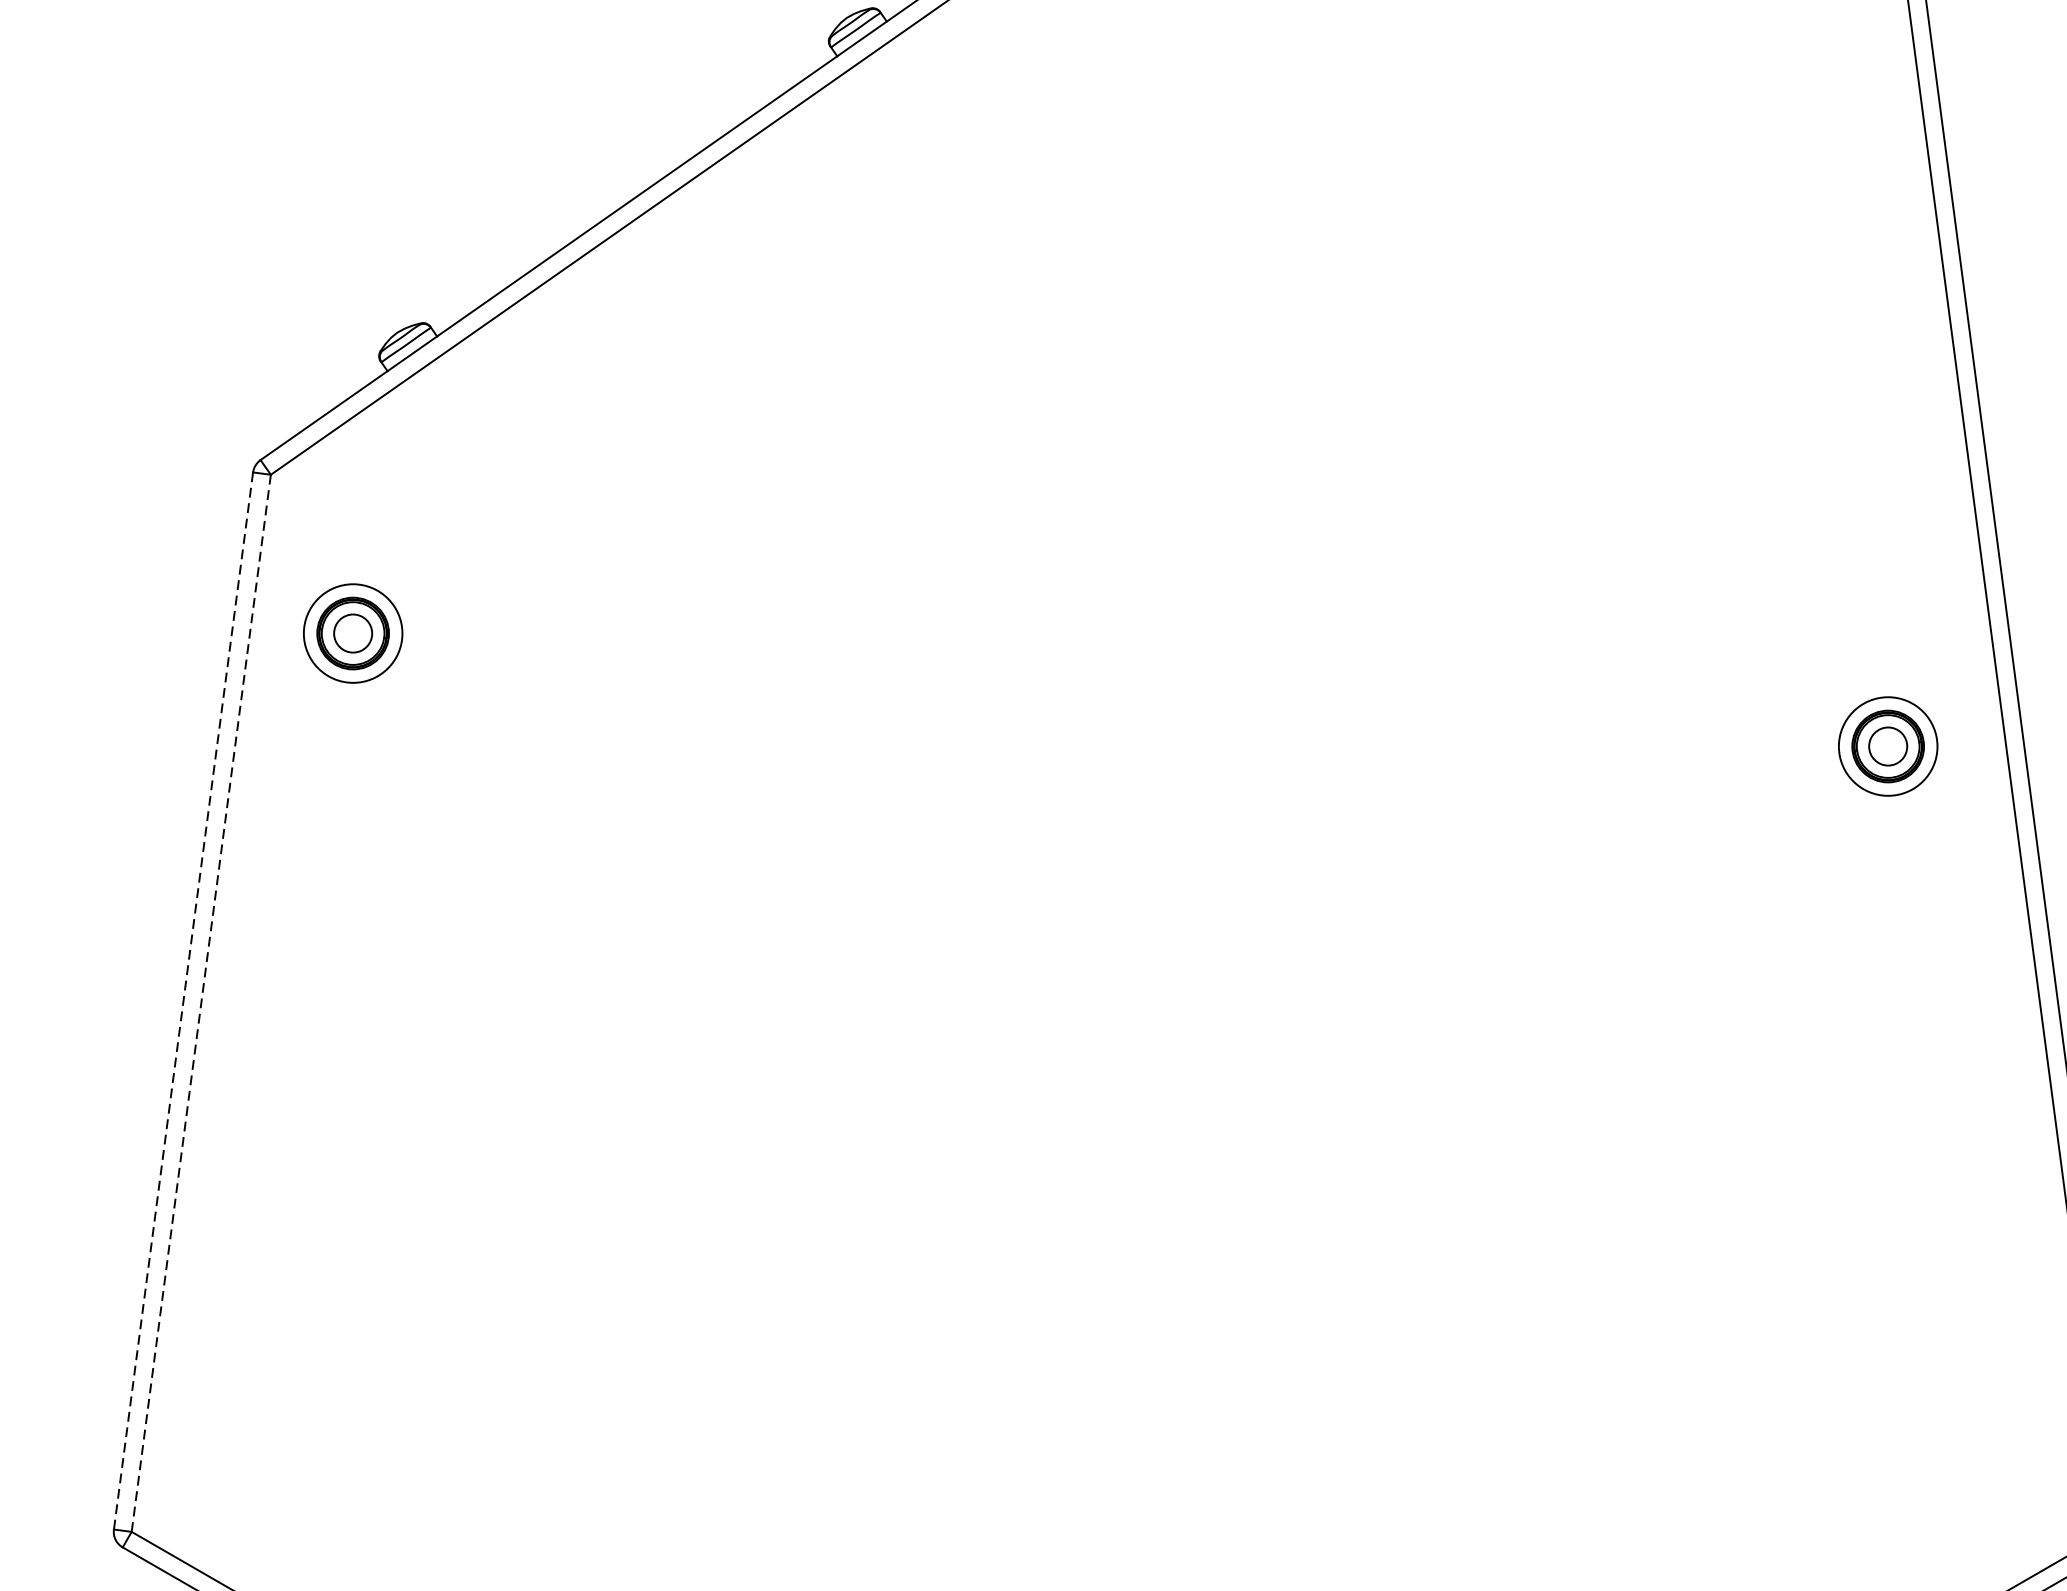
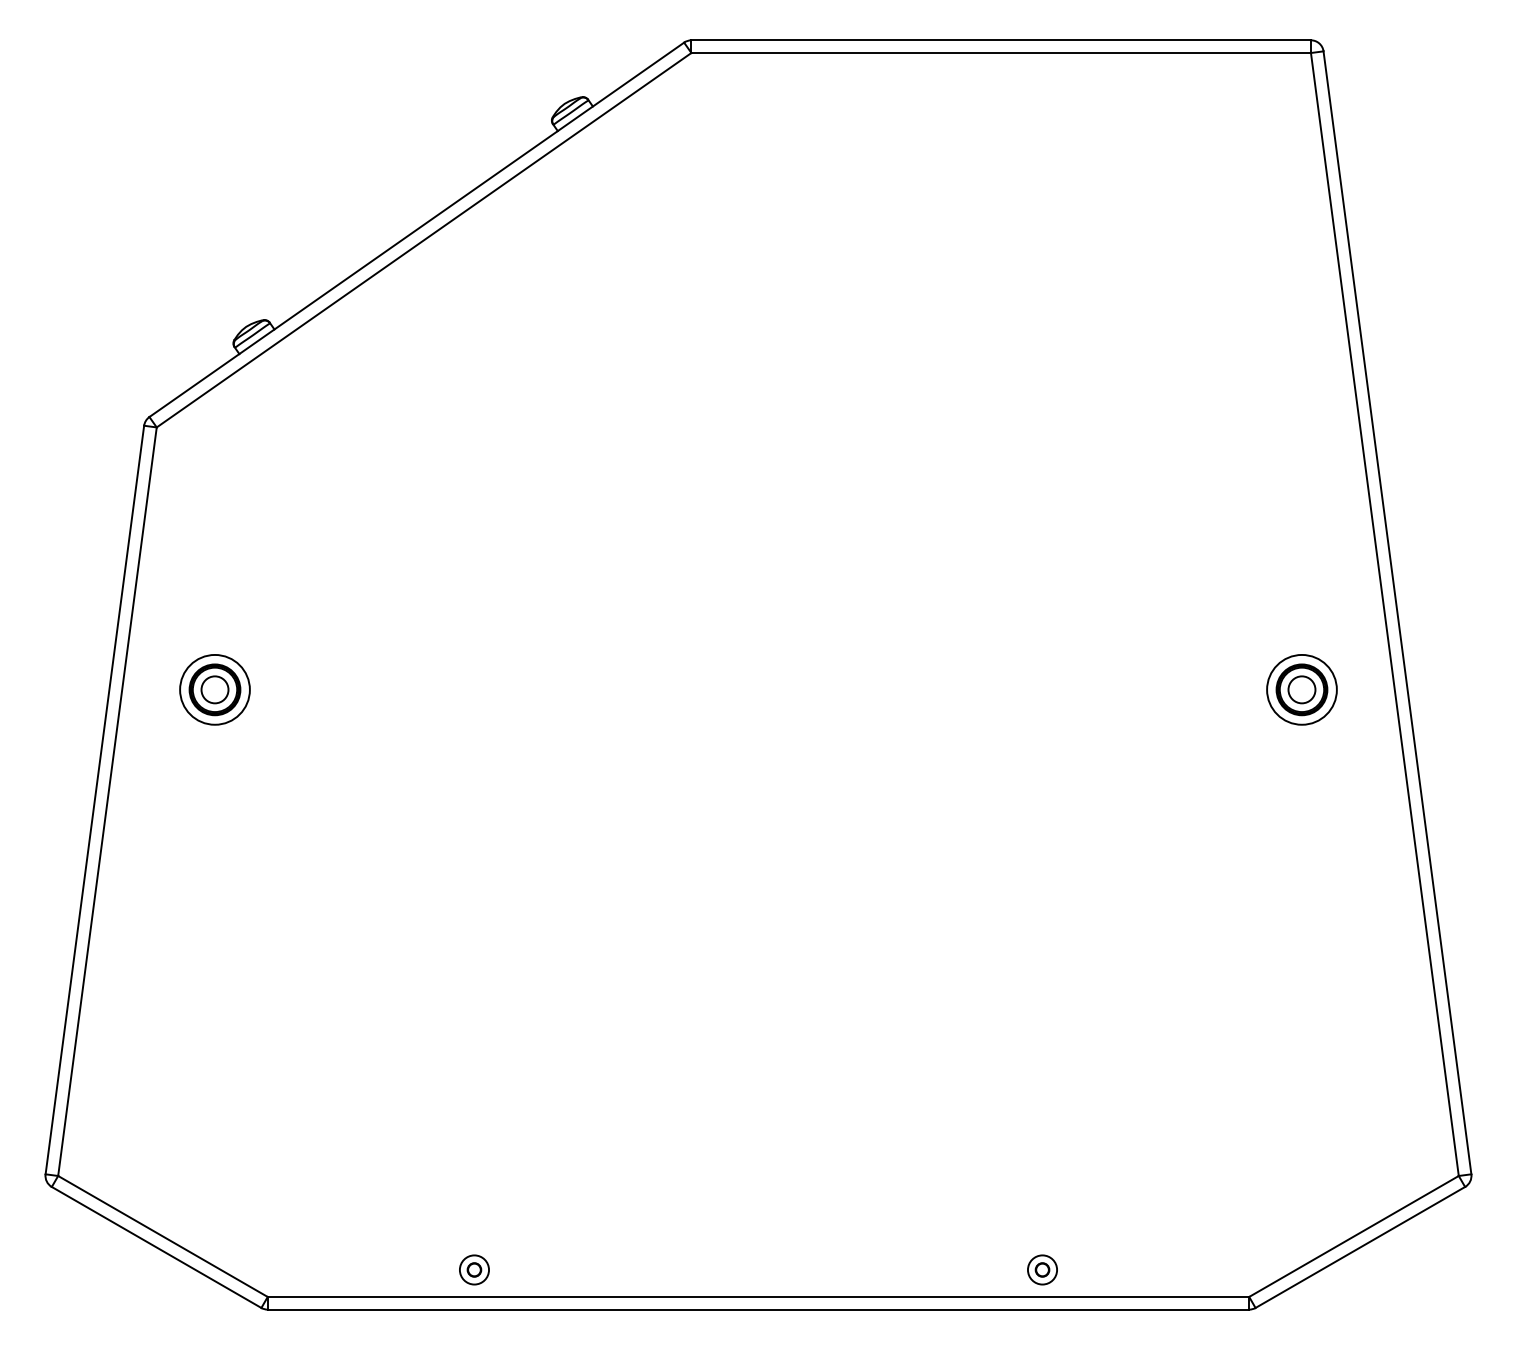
part: (352, 633) -> (214, 689), moved
part: (1887, 746) -> (1301, 689), moved
line: (182, 1001) -> (94, 800), dashed -> solid
line: (201, 1003) -> (107, 801), dashed -> solid

